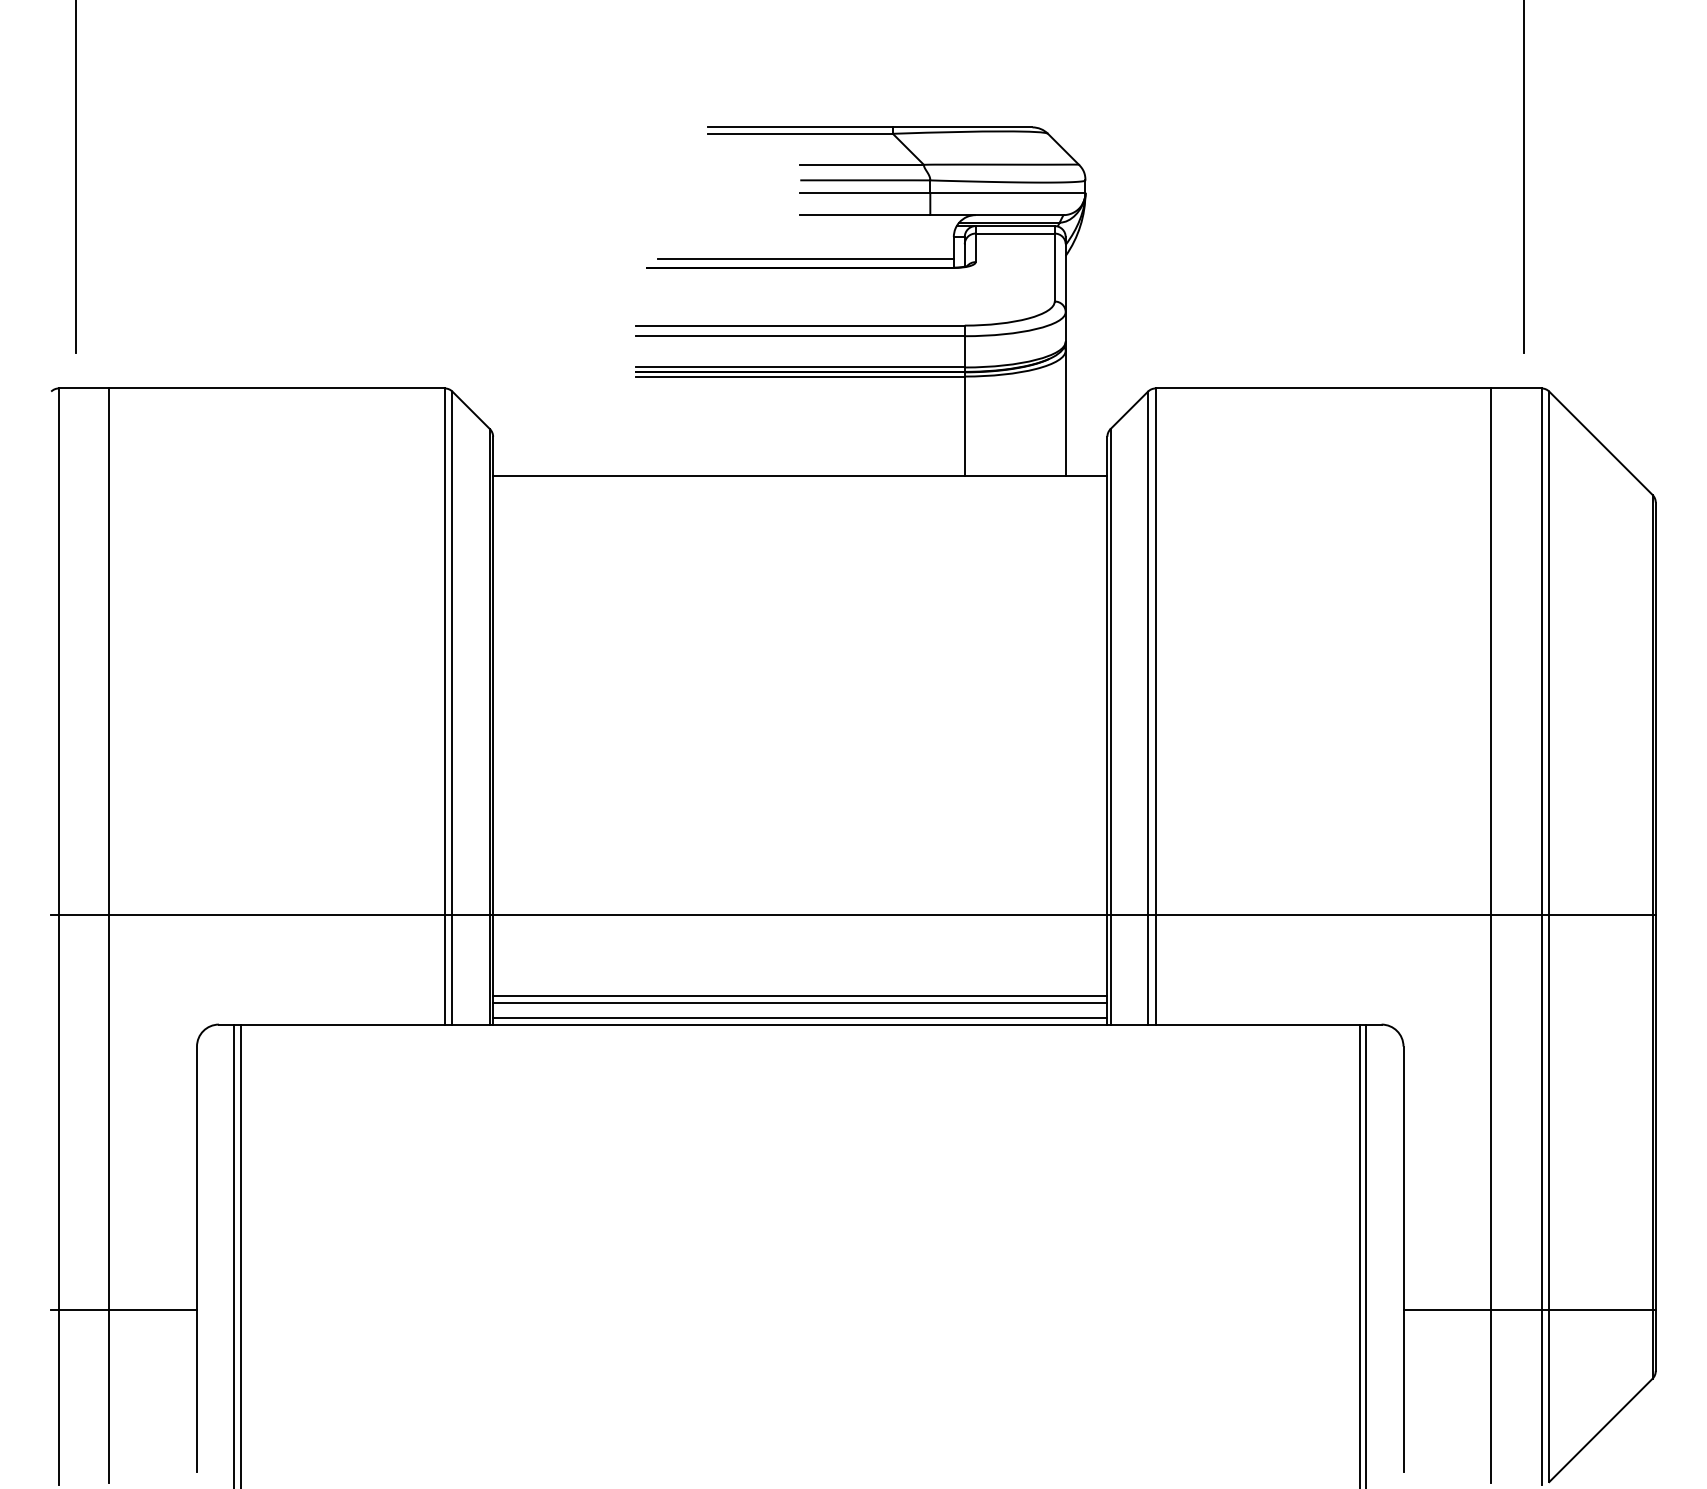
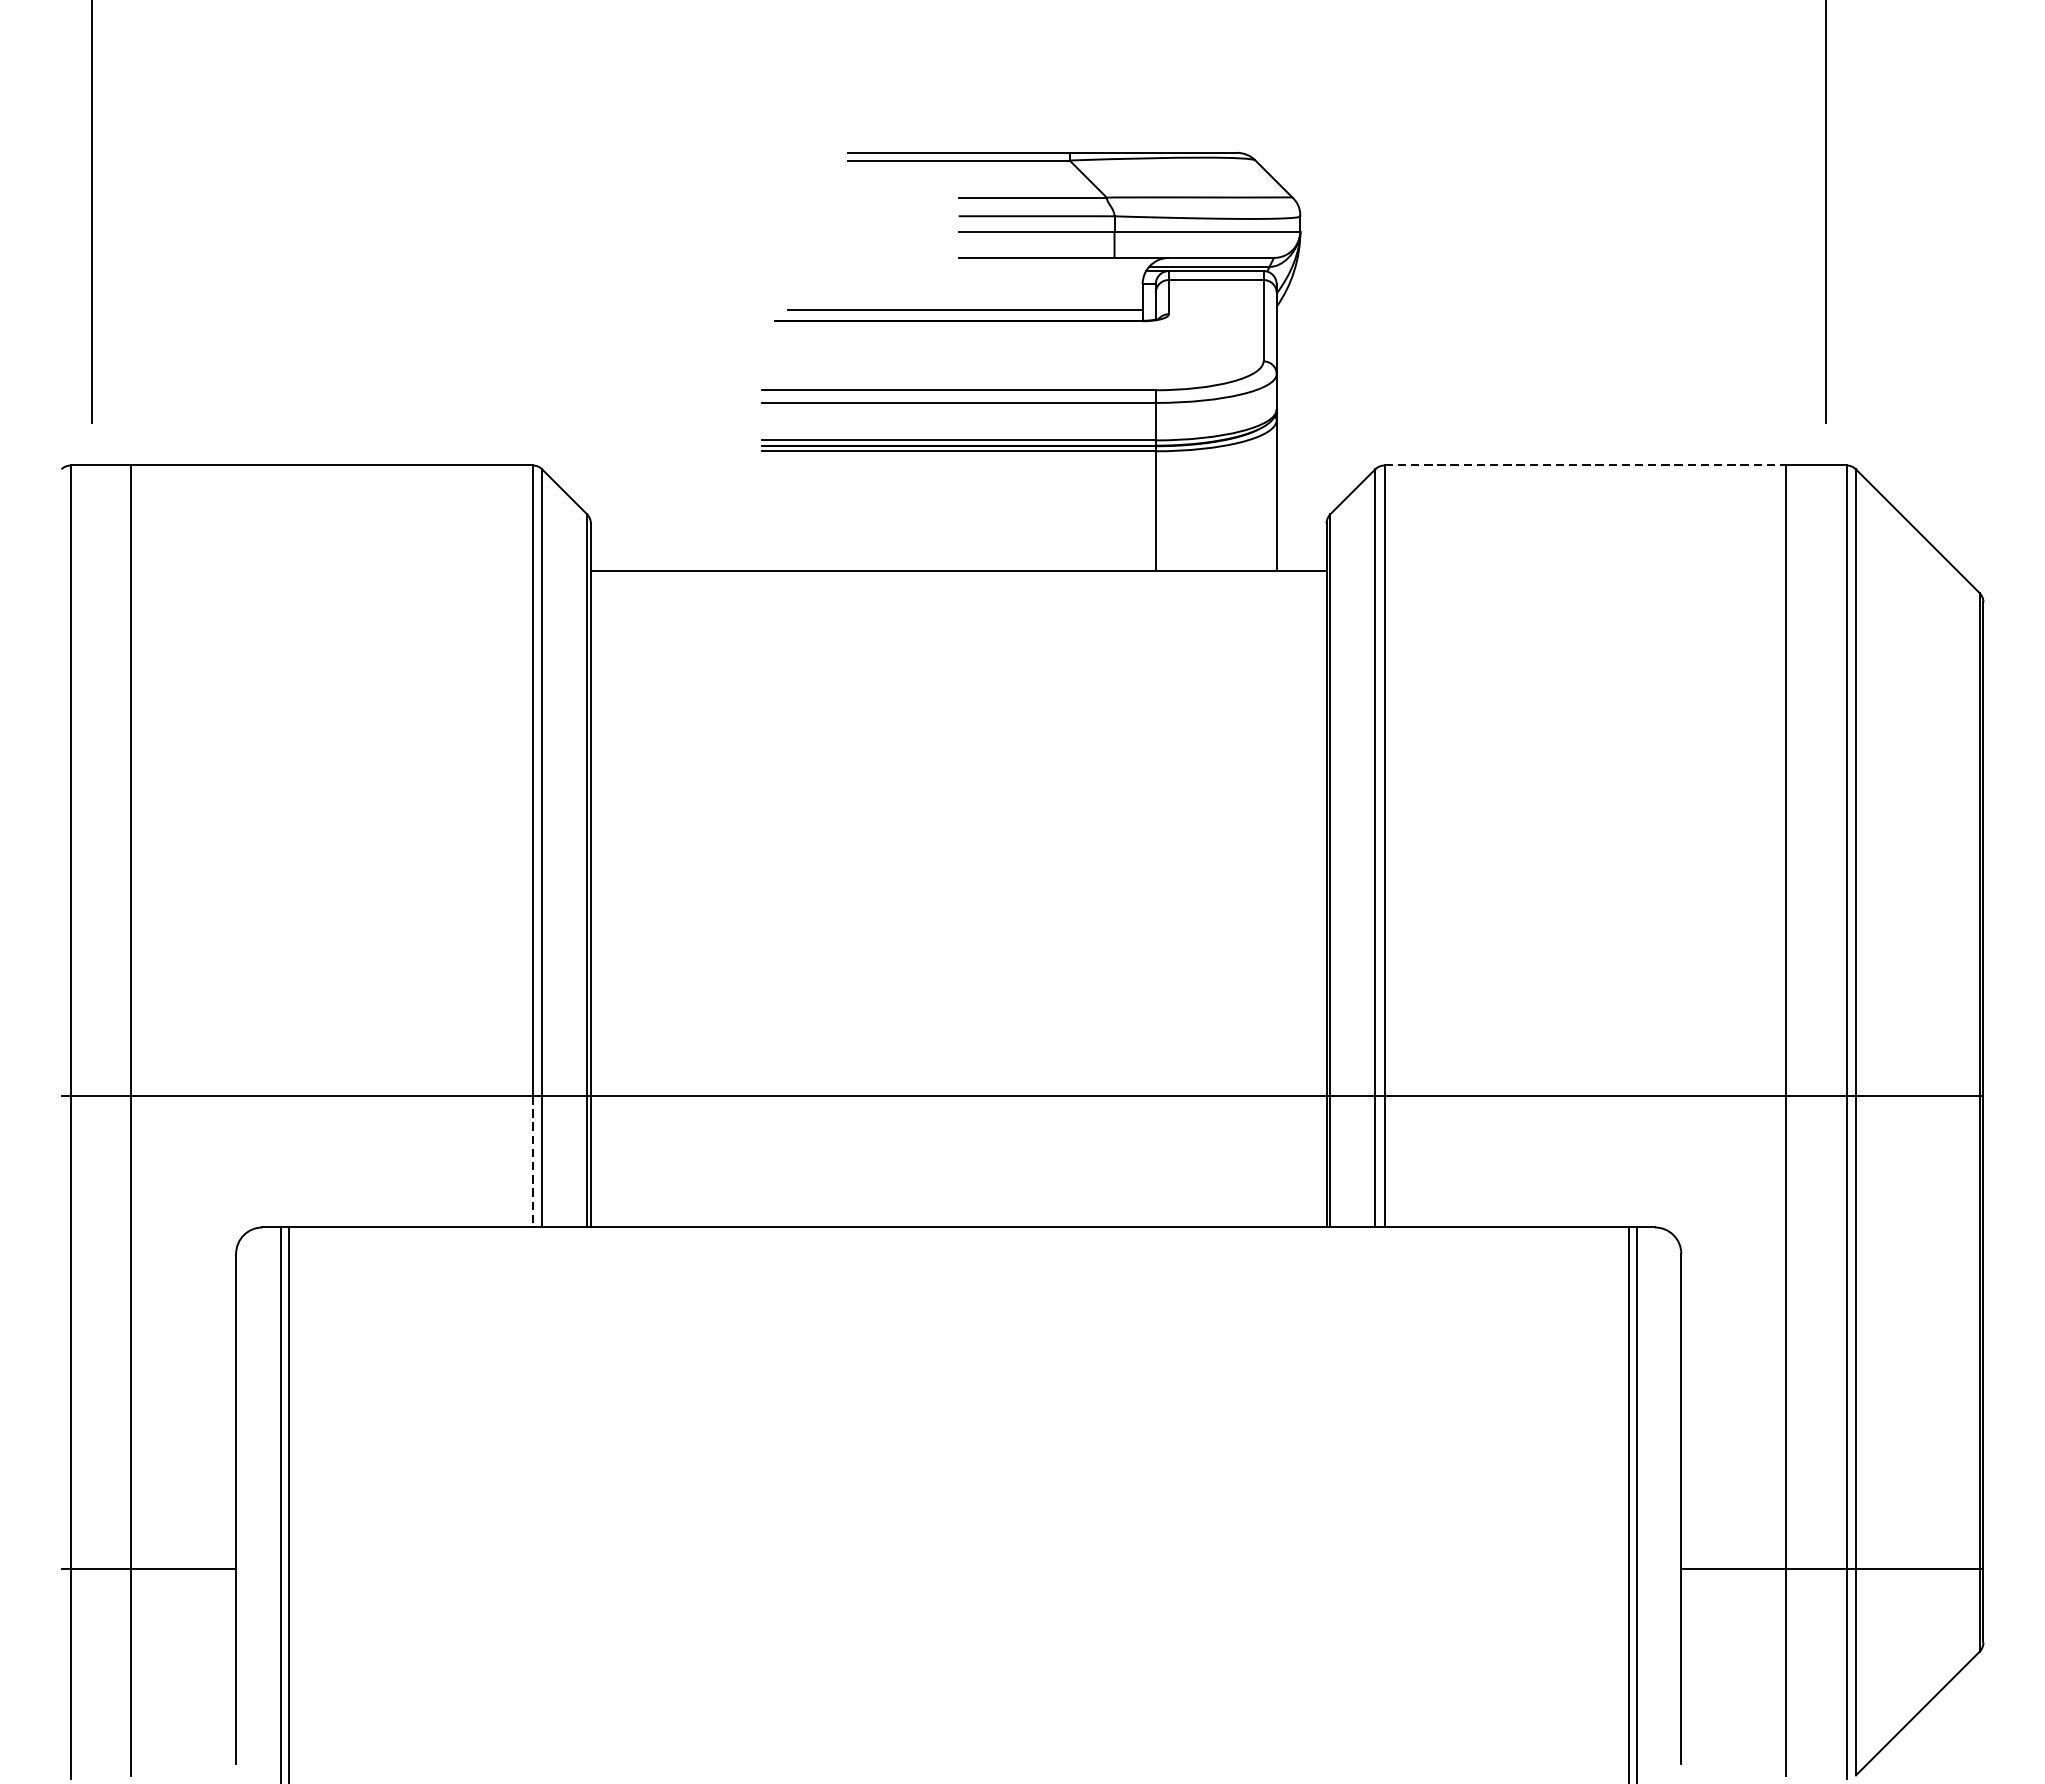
line: (1323, 388) -> (1585, 465), solid -> dashed
line: (444, 969) -> (532, 1161), solid -> dashed
line: (800, 996) -> (959, 1193), removed
line: (800, 1002) -> (959, 1201), removed
line: (800, 1018) -> (959, 1220), removed

